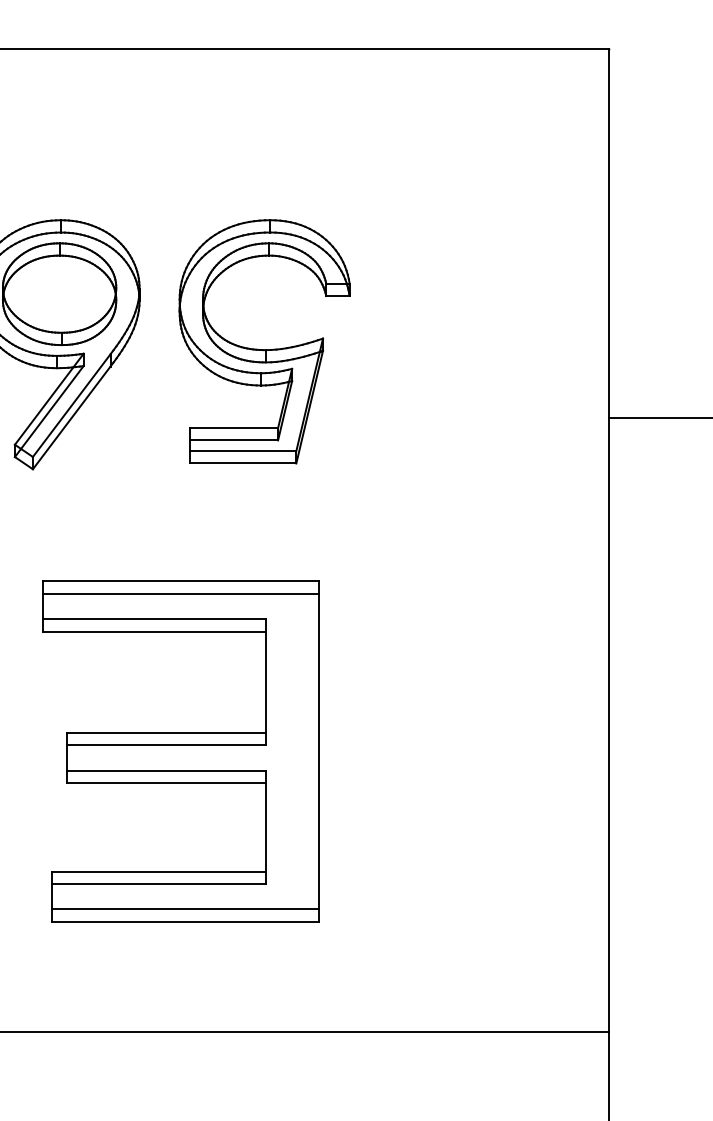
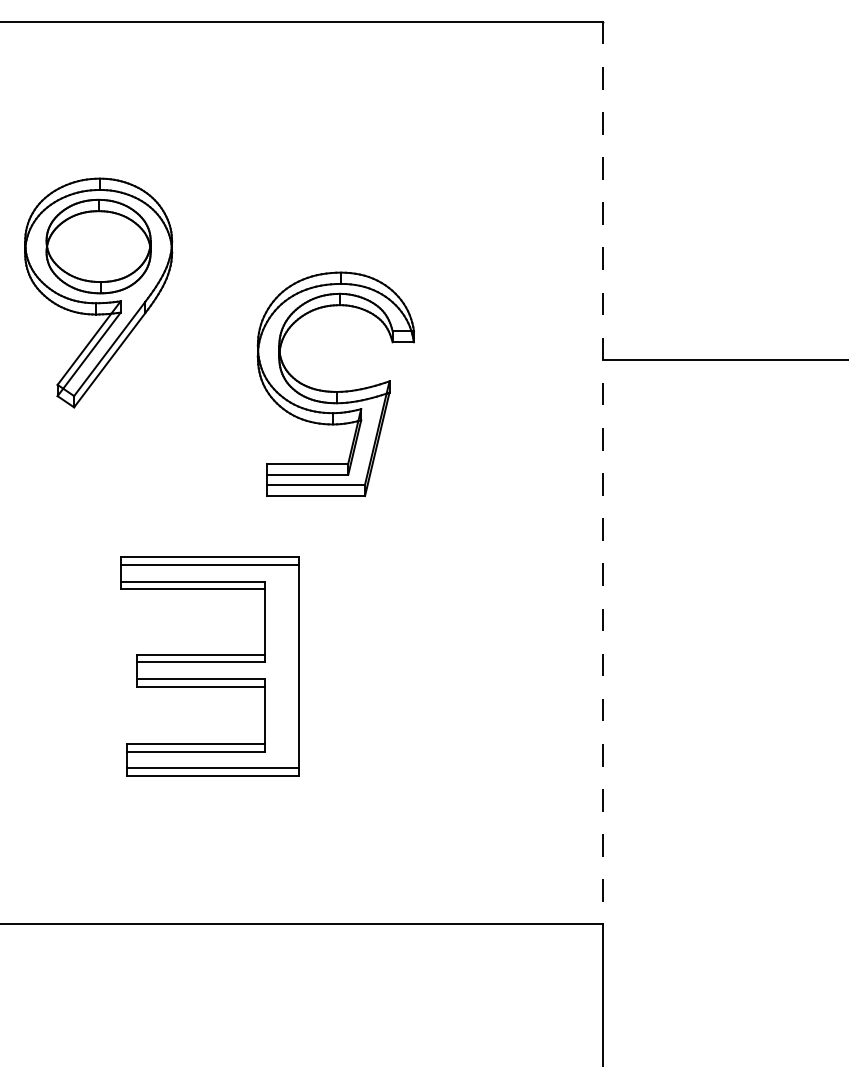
part: (260, 348) -> (332, 390), moved
line: (608, 541) -> (602, 473), solid -> dashed
part: (180, 751) -> (209, 666), size x0.7

